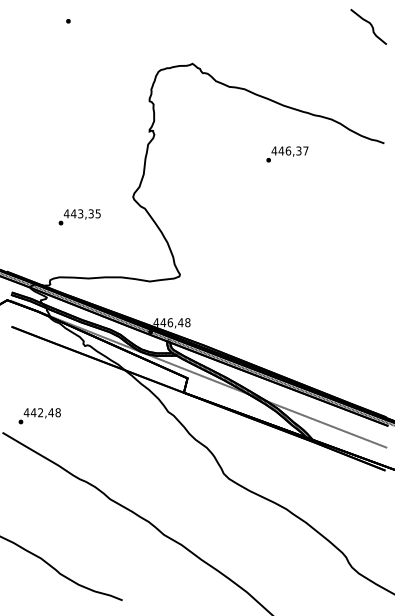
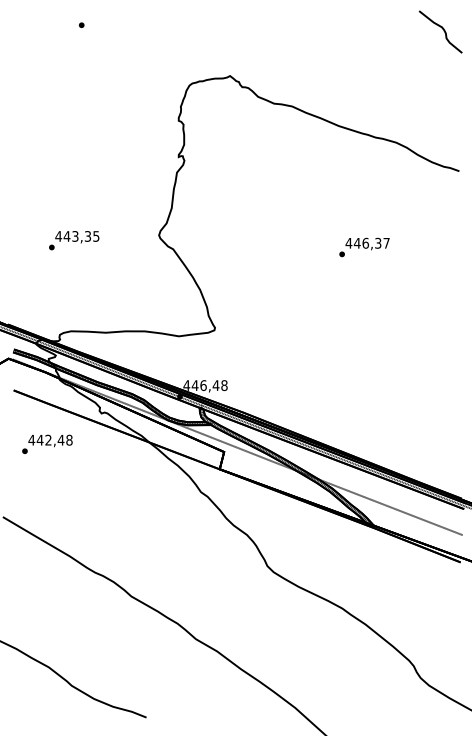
text: (287, 154) -> (364, 247), moved
text: (79, 217) -> (74, 240), moved
text: (39, 415) -> (47, 443), moved

